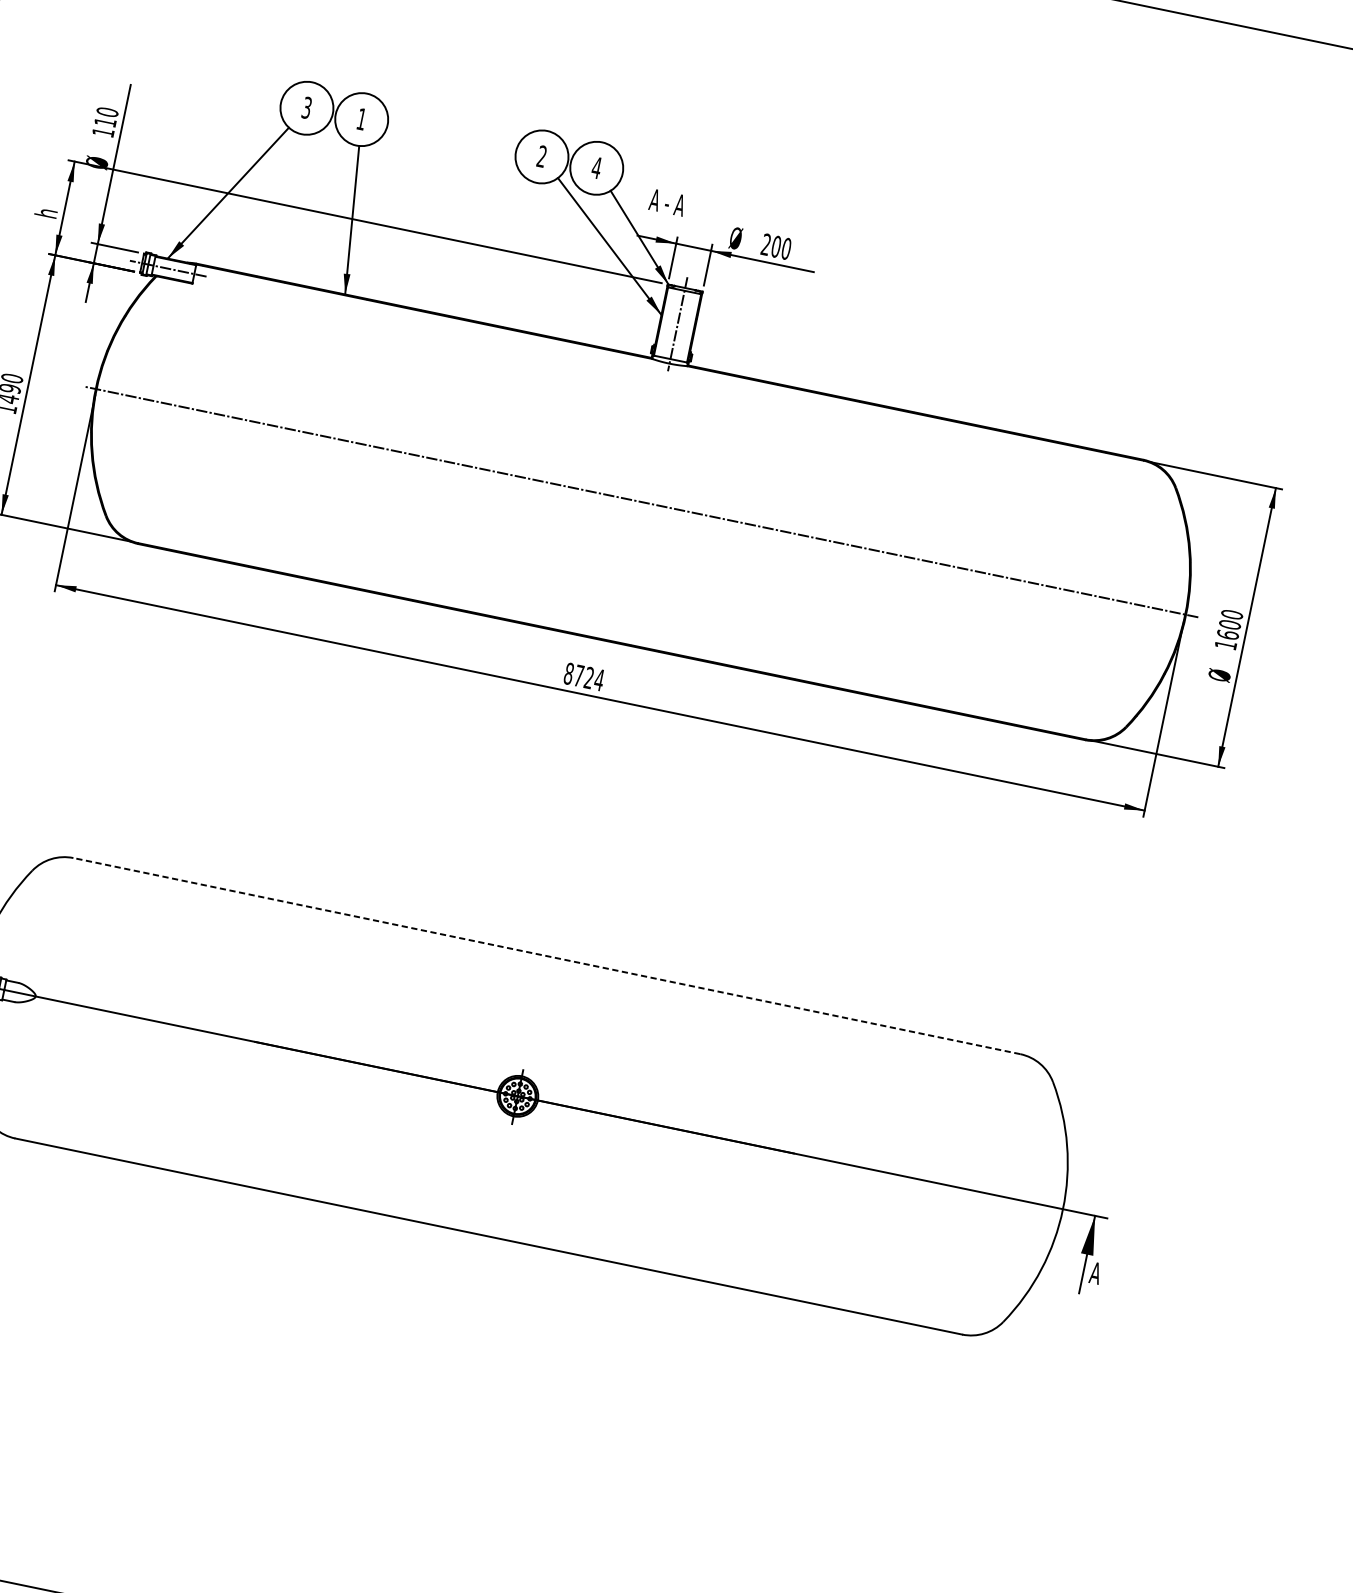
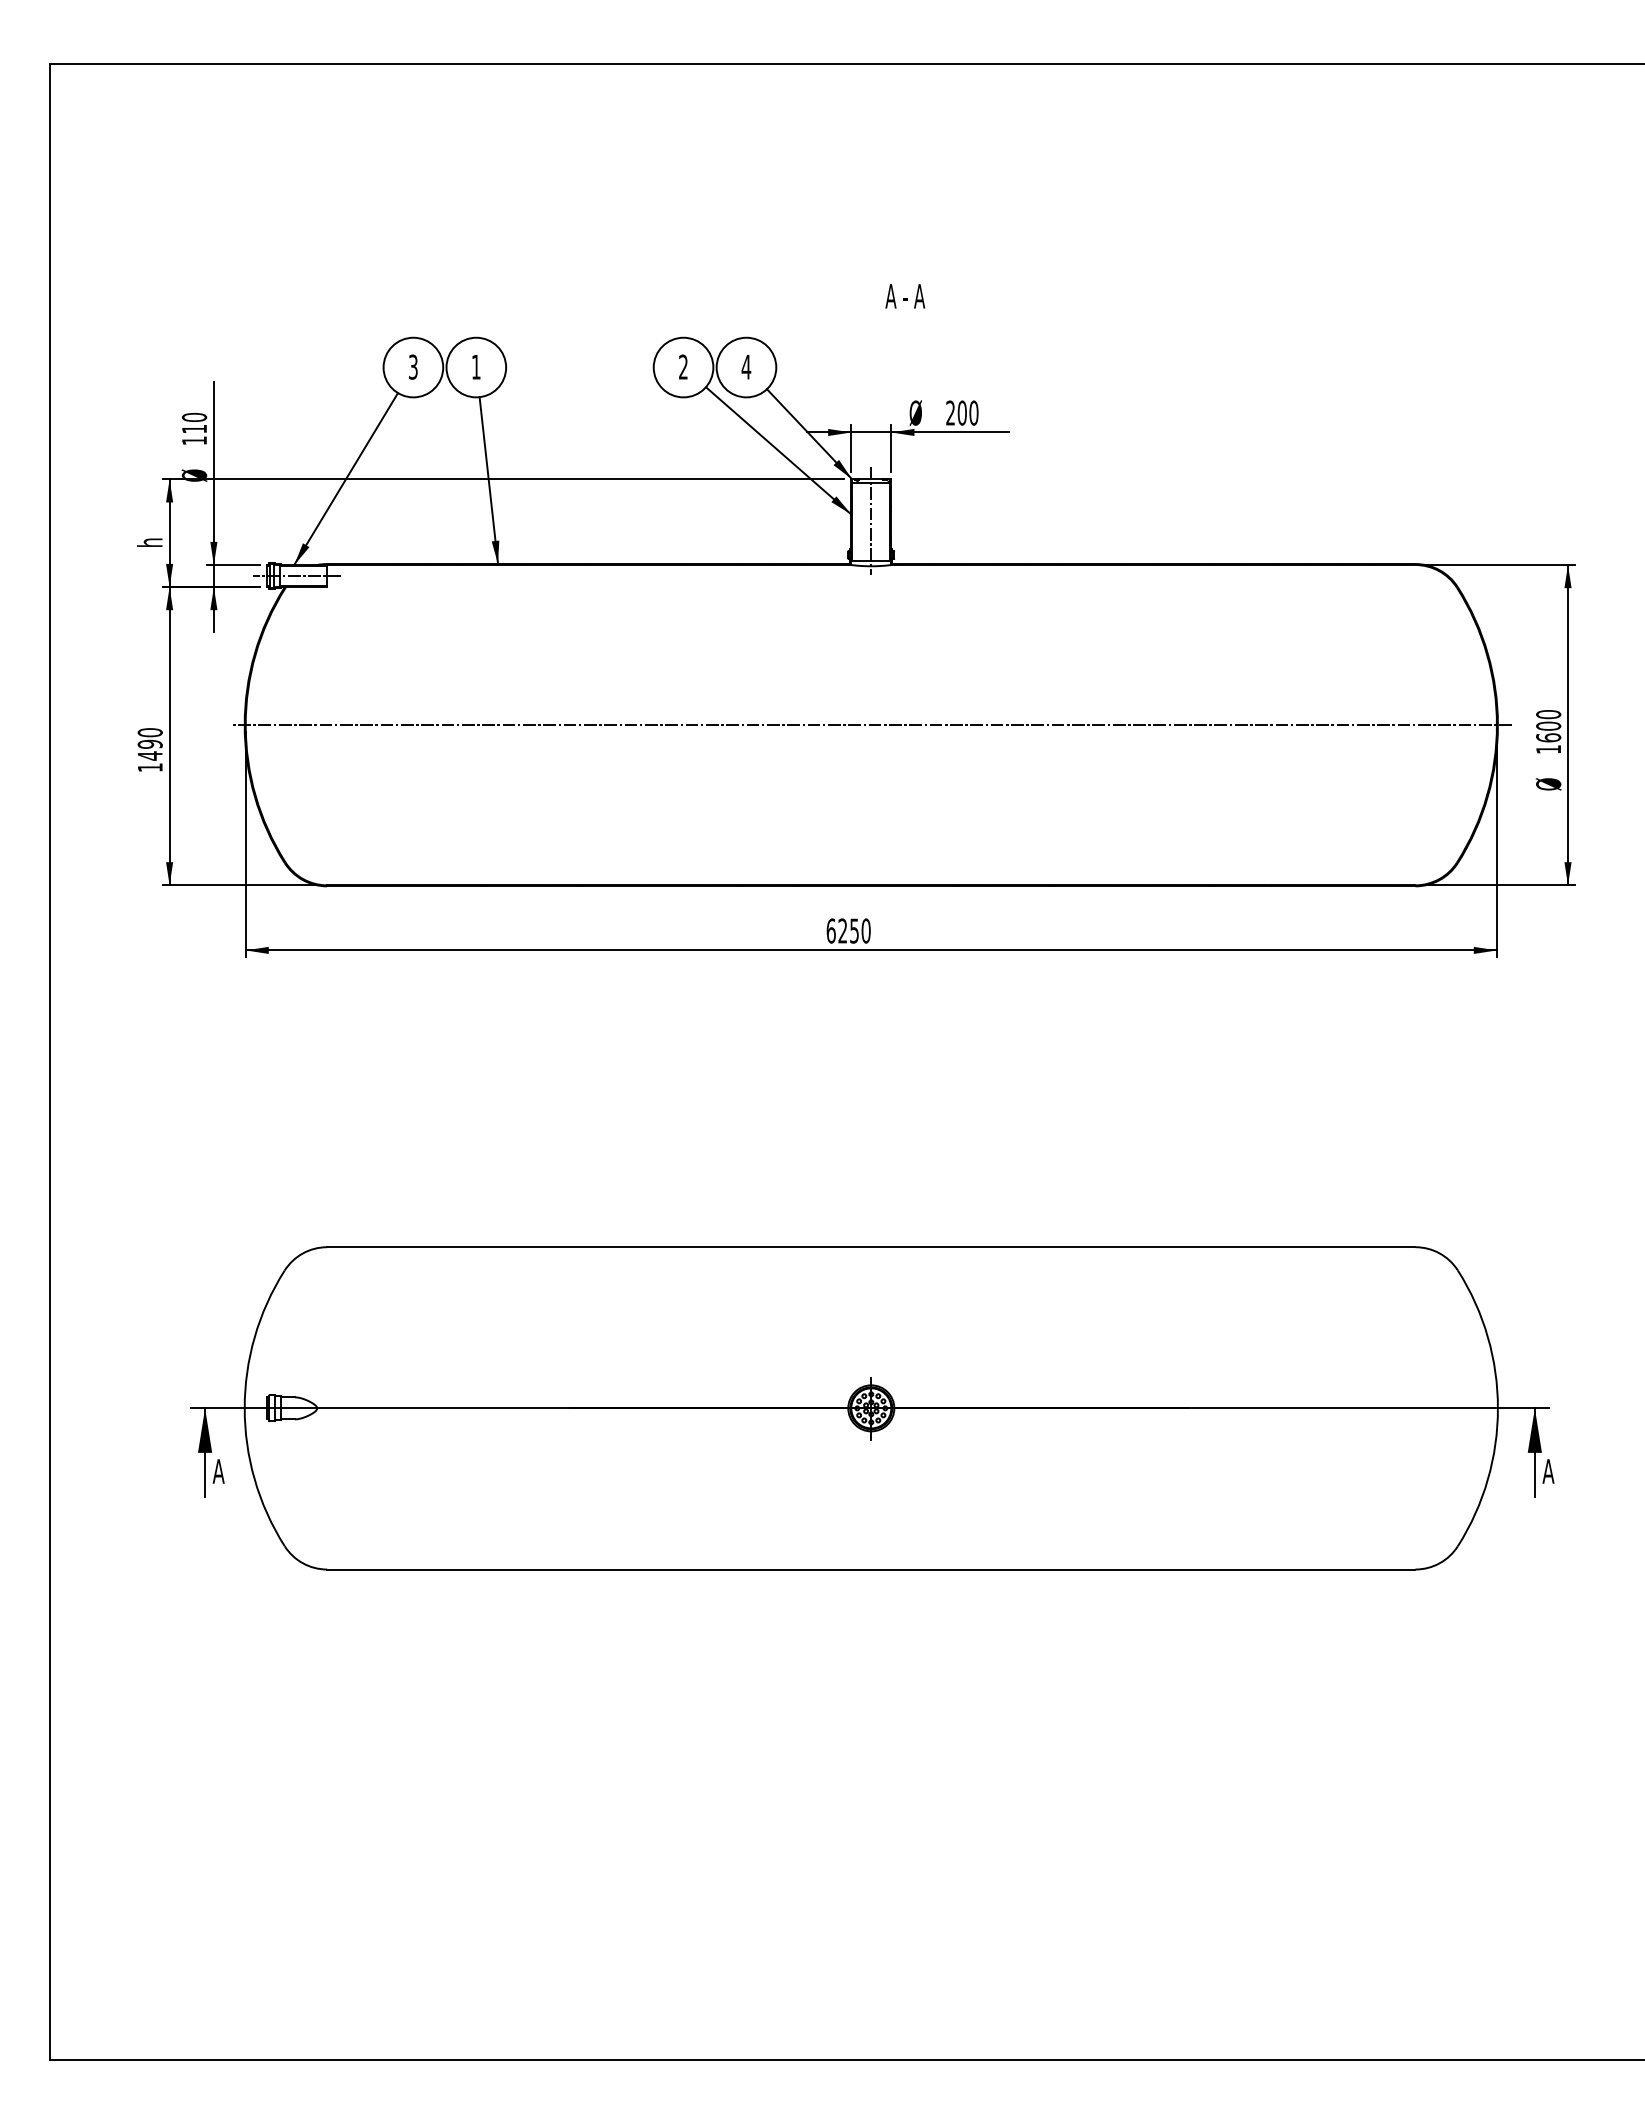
text: (667, 202) -> (905, 296), moved
text: (584, 676) -> (848, 930), 8724 -> 6250
line: (546, 956) -> (870, 1247), dashed -> solid

